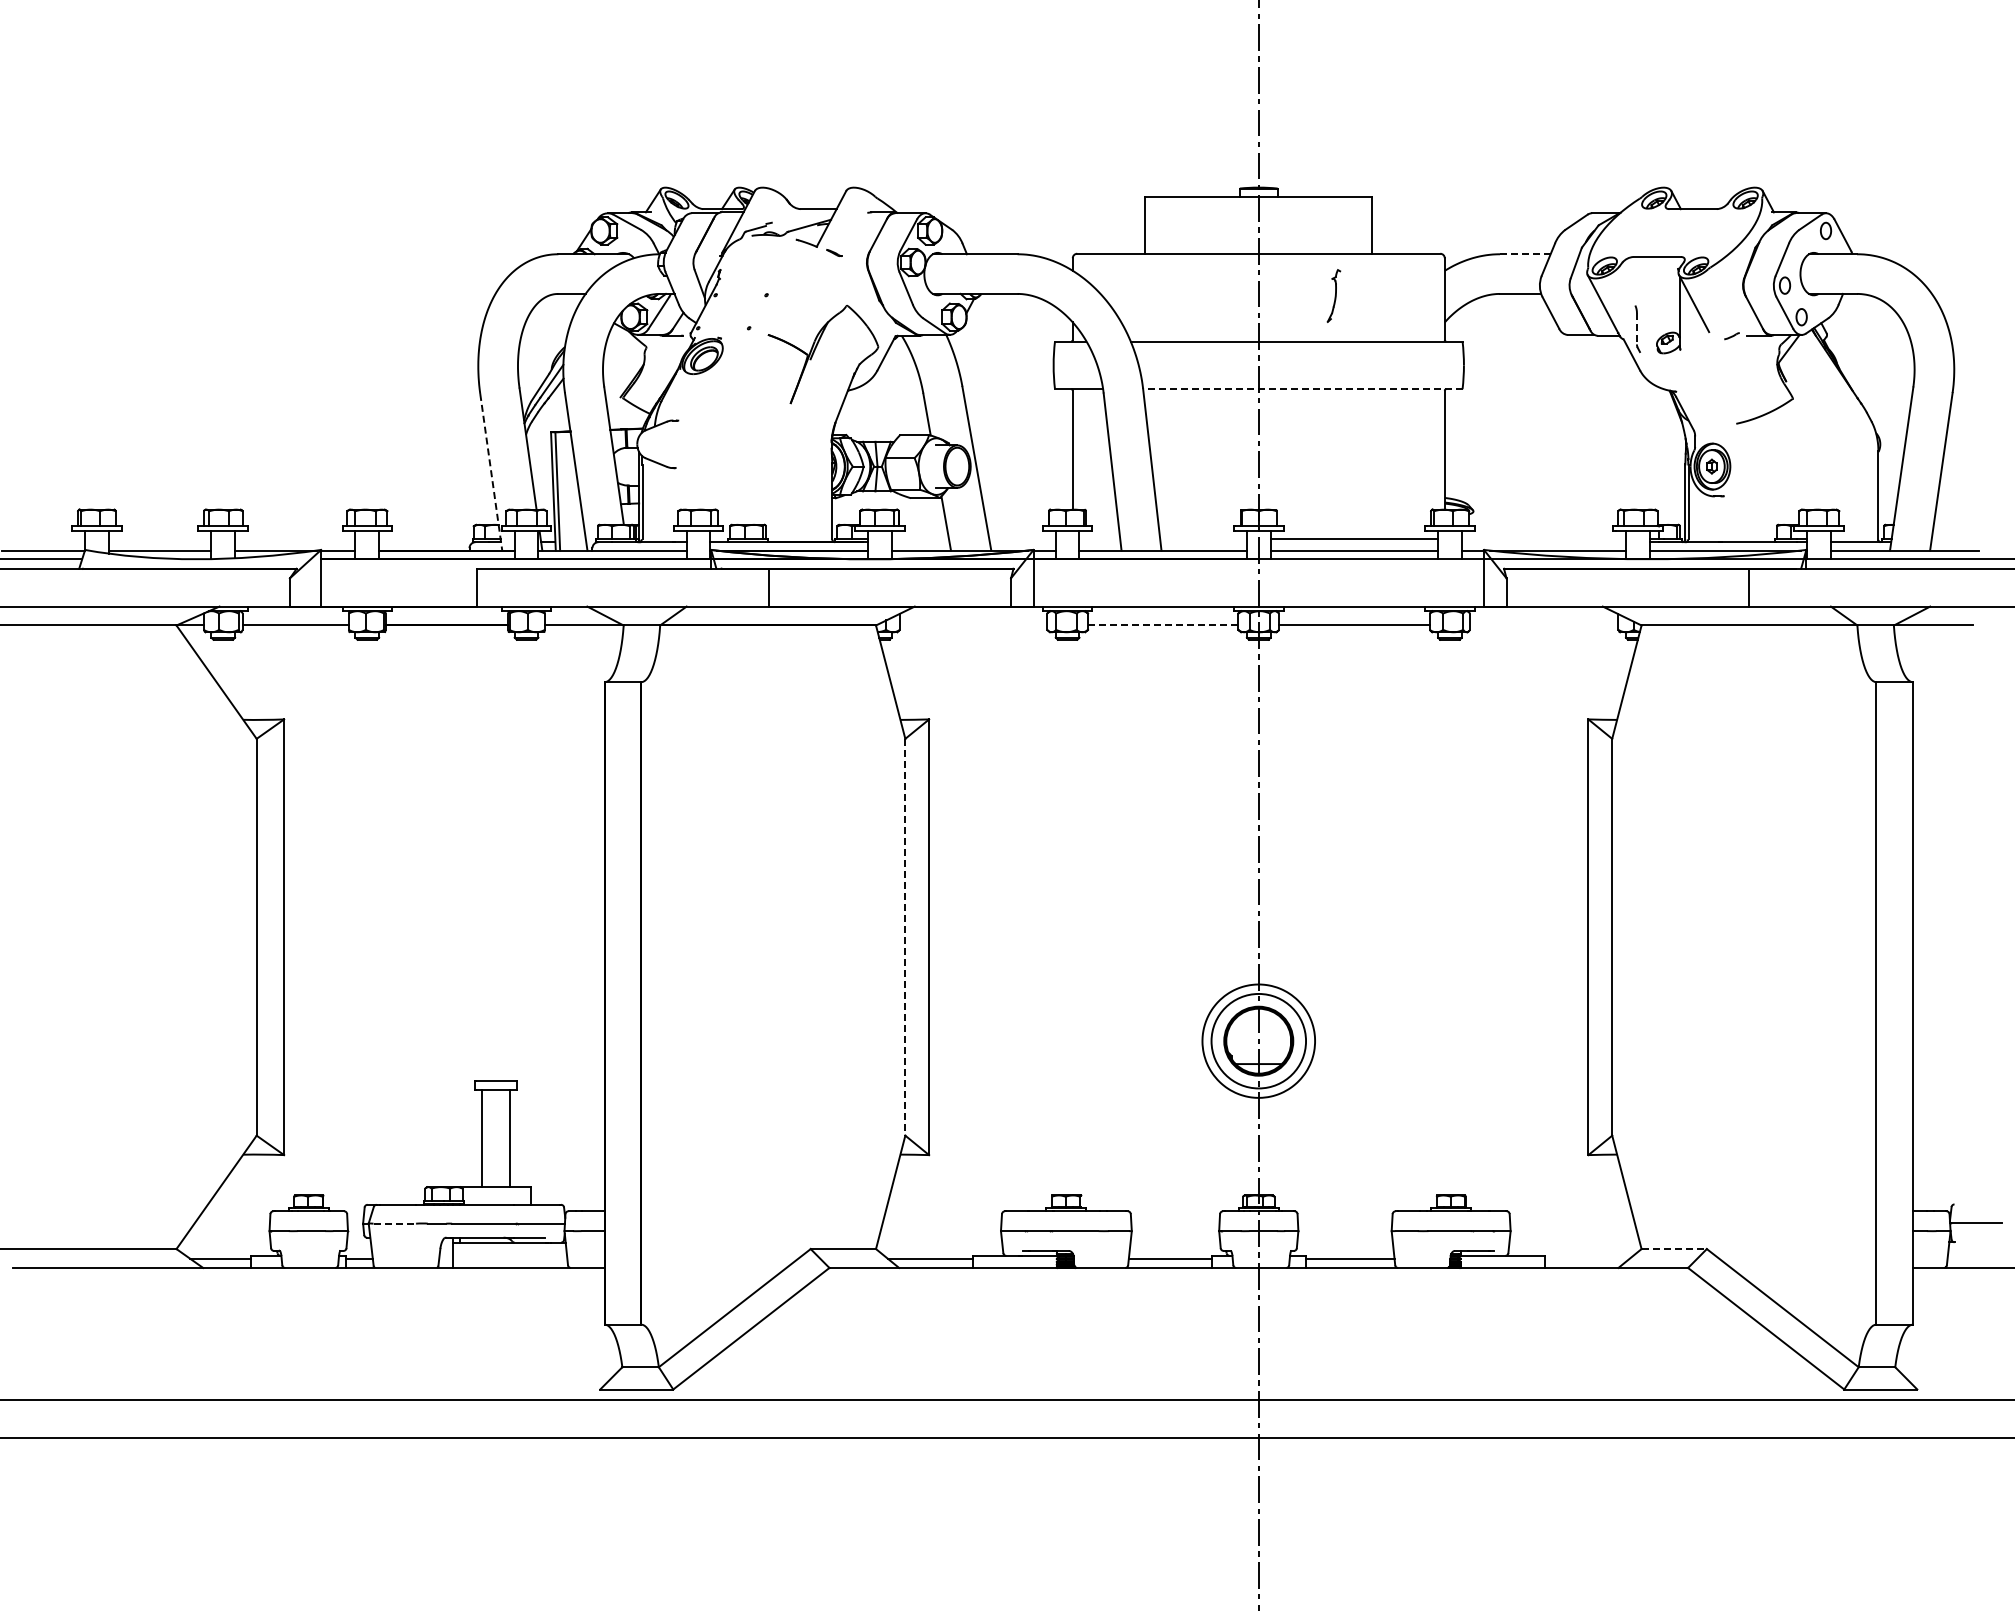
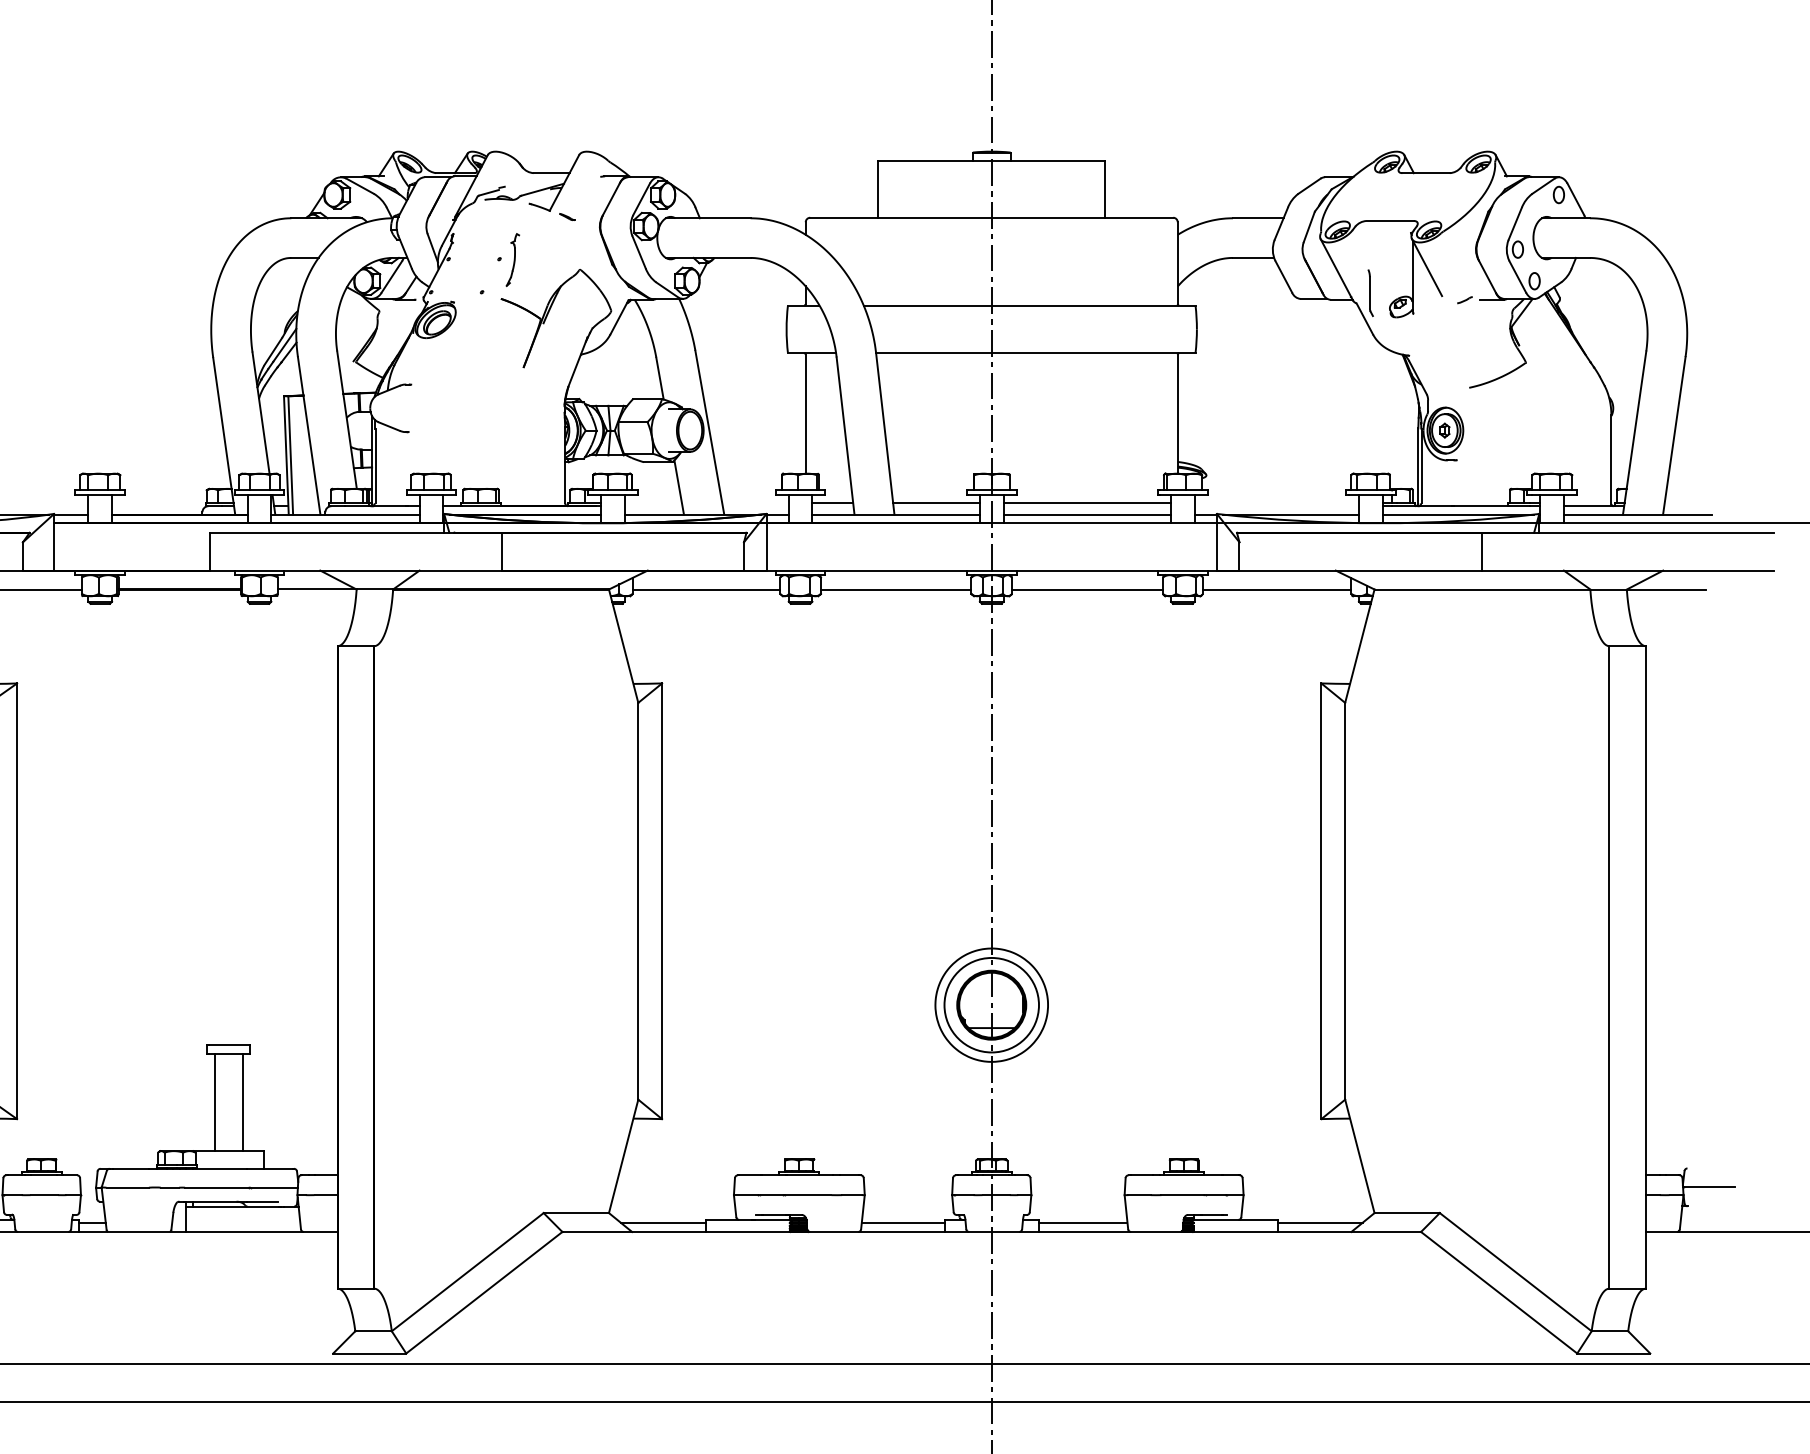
line: (1524, 254) -> (1257, 218), dashed -> solid
part: (1333, 295) -> (512, 259), moved
line: (1636, 328) -> (1369, 292), dashed -> solid
line: (1302, 389) -> (1035, 353), dashed -> solid
line: (491, 472) -> (224, 436), dashed -> solid
line: (1099, 539) -> (832, 503), added
line: (1203, 539) -> (936, 503), added
line: (973, 625) -> (706, 589), added
line: (1163, 625) -> (896, 589), dashed -> solid
line: (1544, 625) -> (1277, 589), added
line: (905, 937) -> (638, 901), dashed -> solid
line: (395, 1223) -> (128, 1187), dashed -> solid
line: (1674, 1249) -> (1407, 1213), dashed -> solid
line: (1587, 1258) -> (1320, 1222), added

